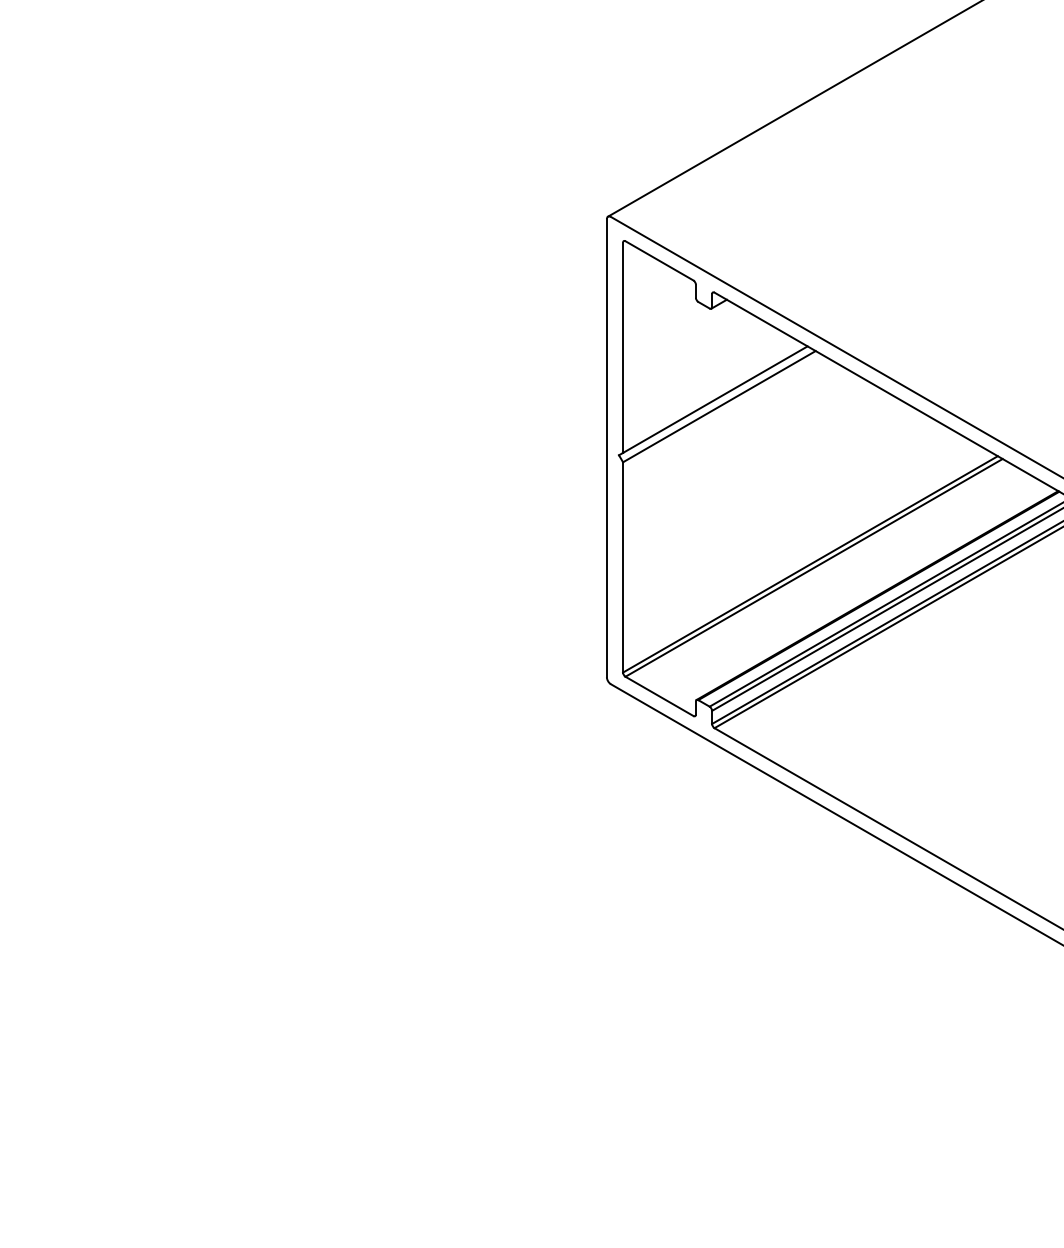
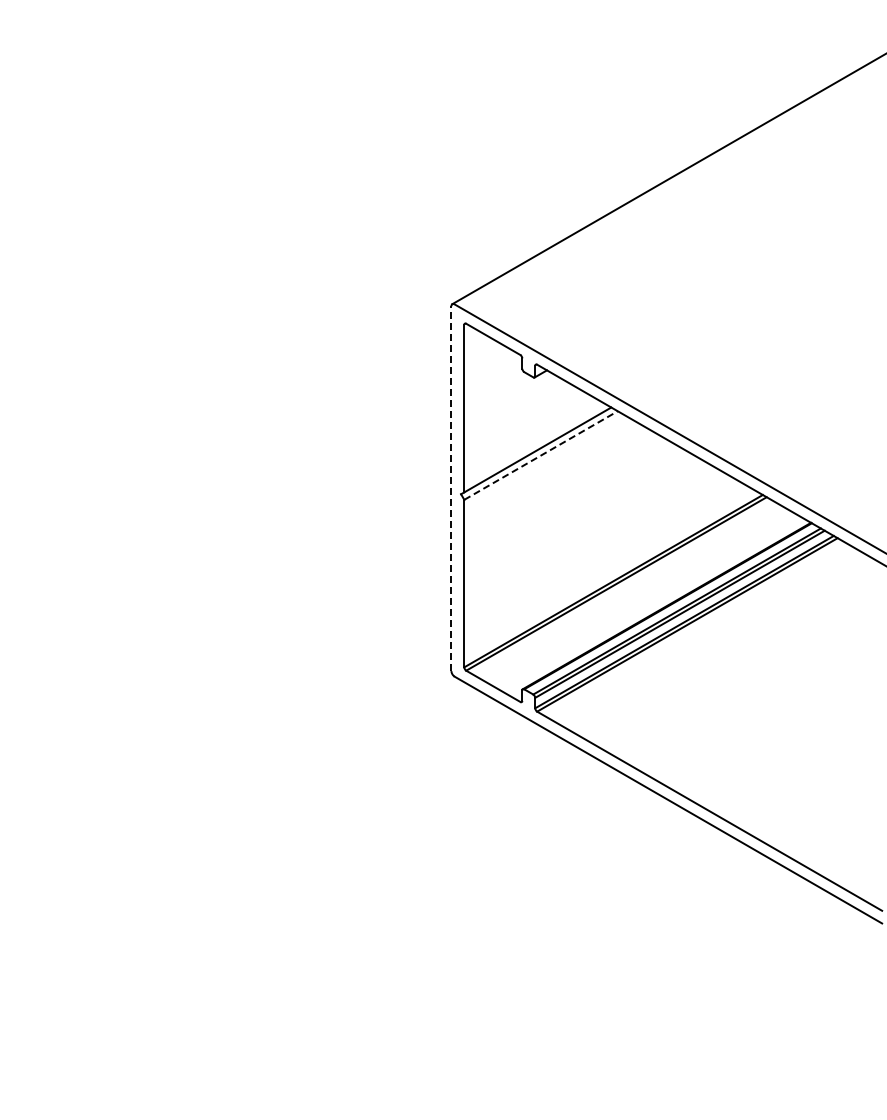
line: (719, 406) -> (541, 455), solid -> dashed
line: (606, 448) -> (451, 488), solid -> dashed

